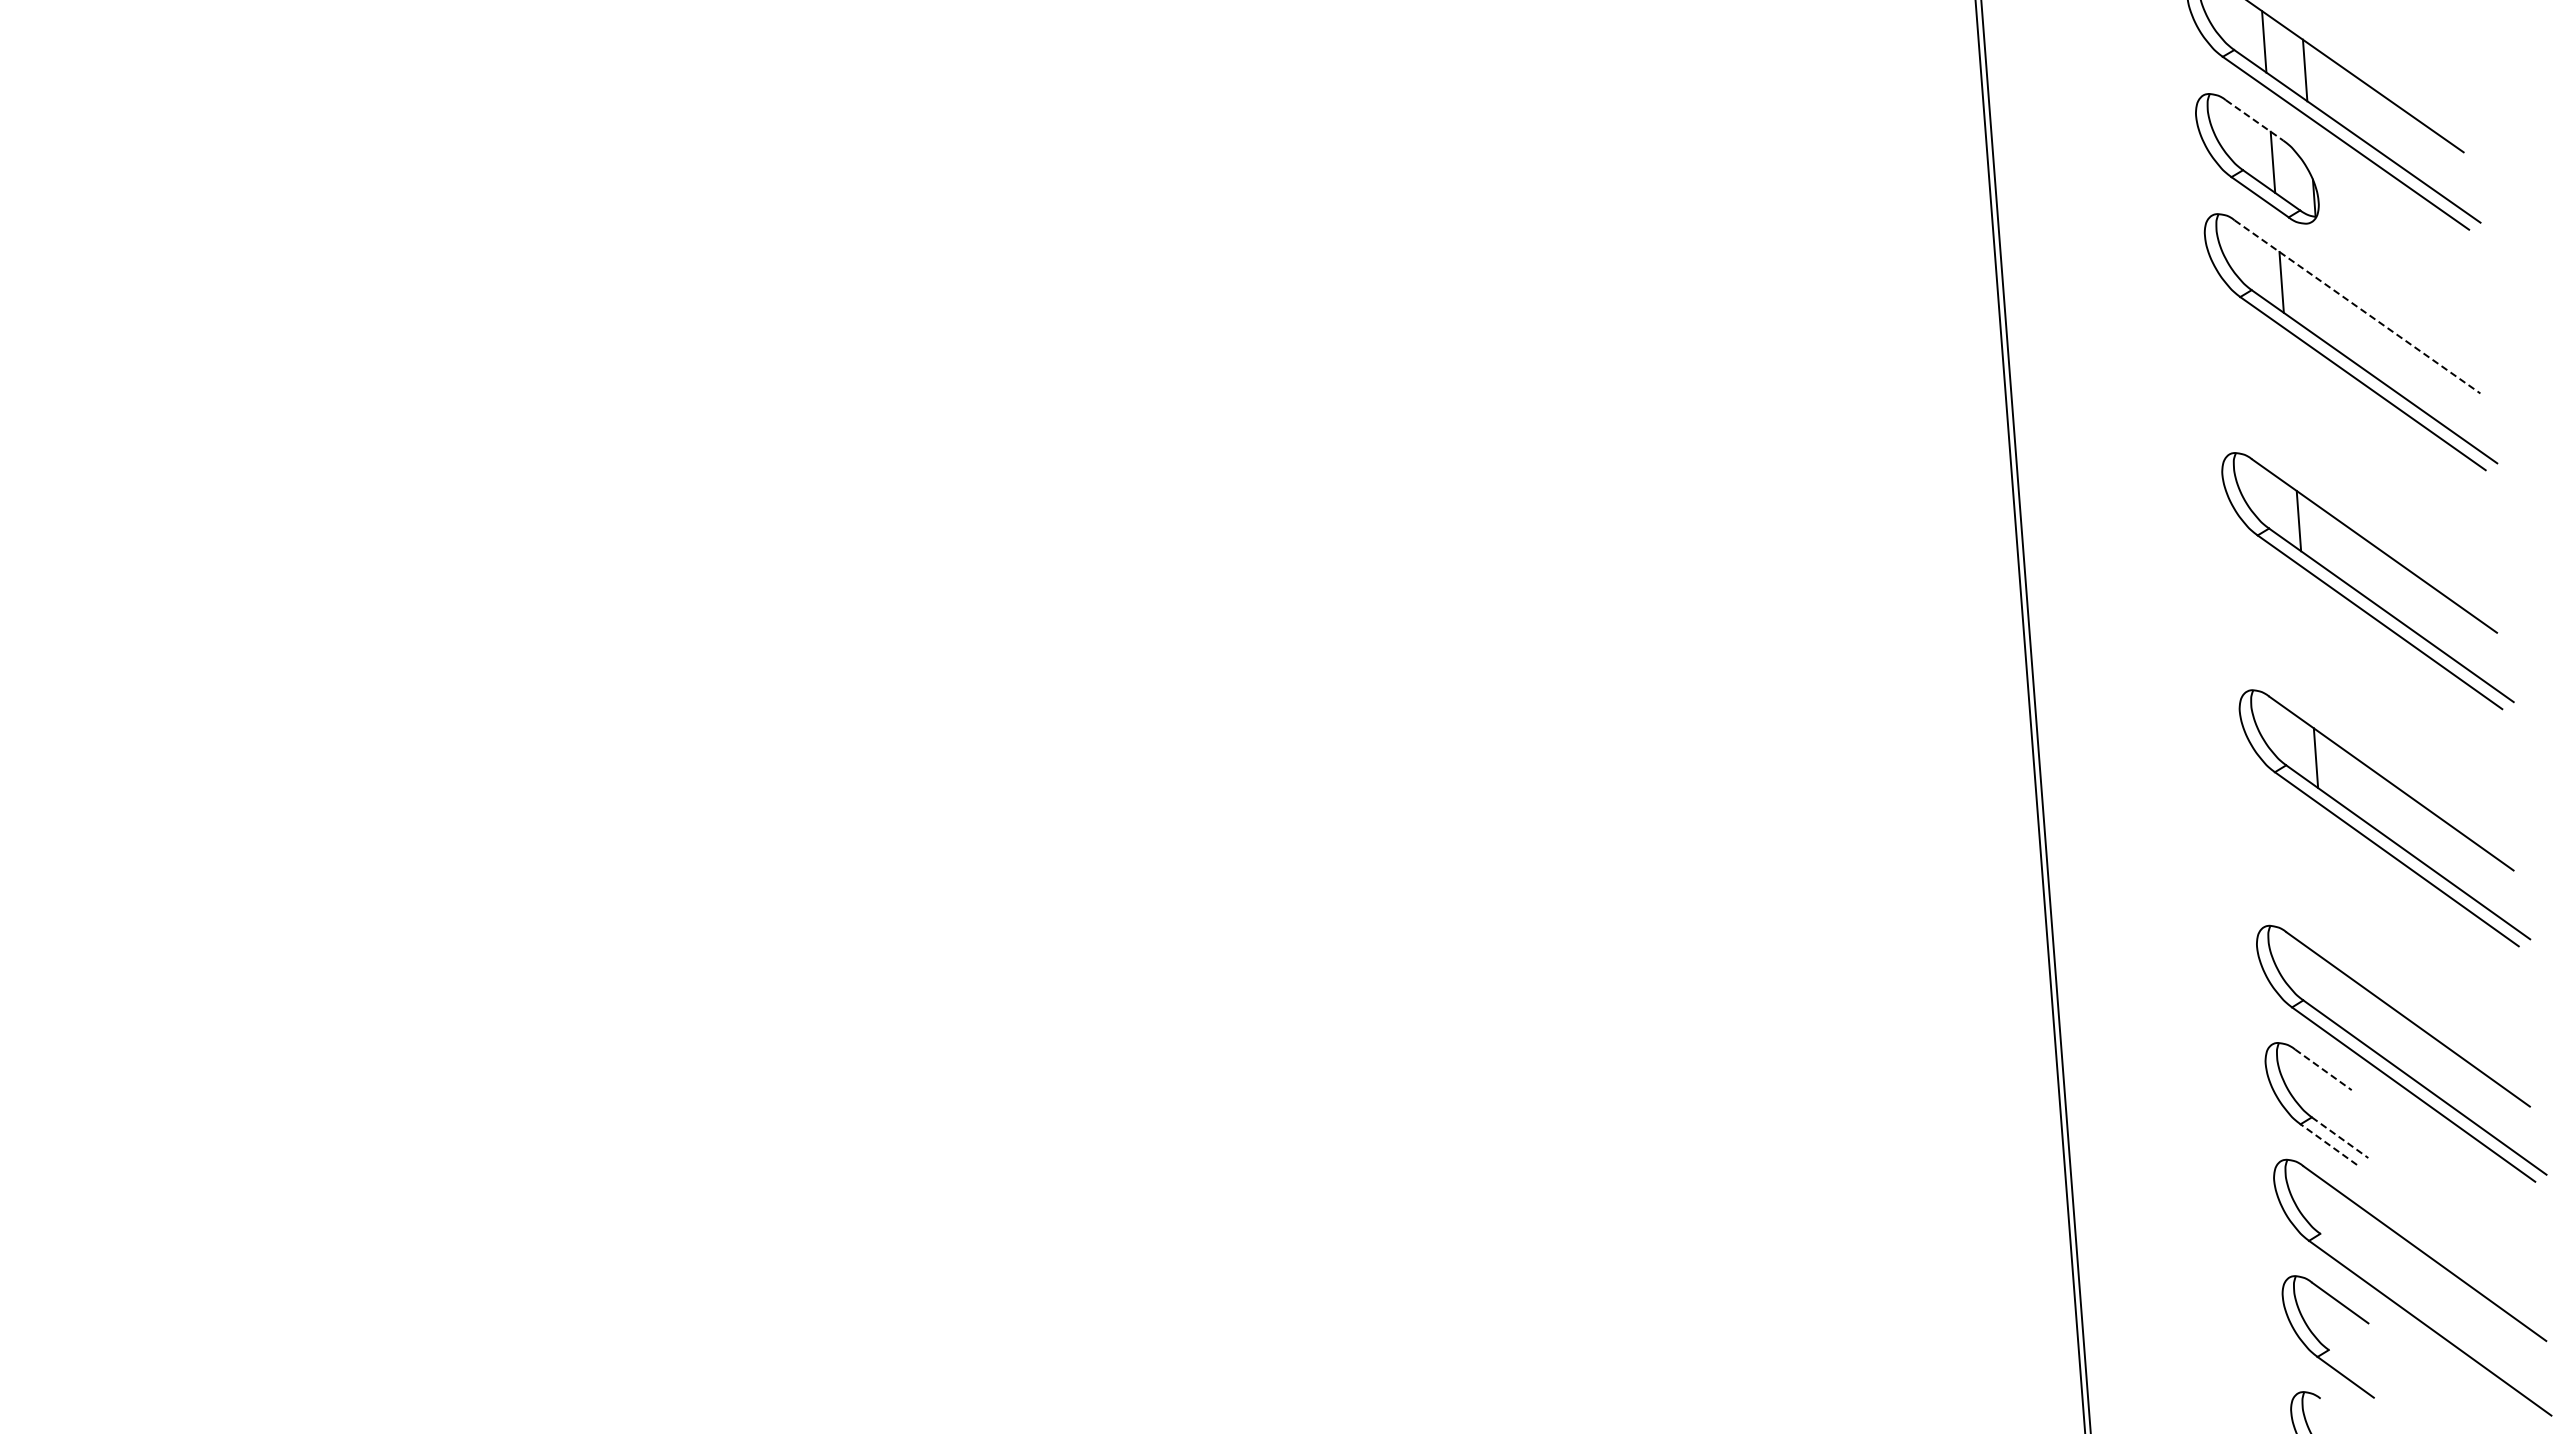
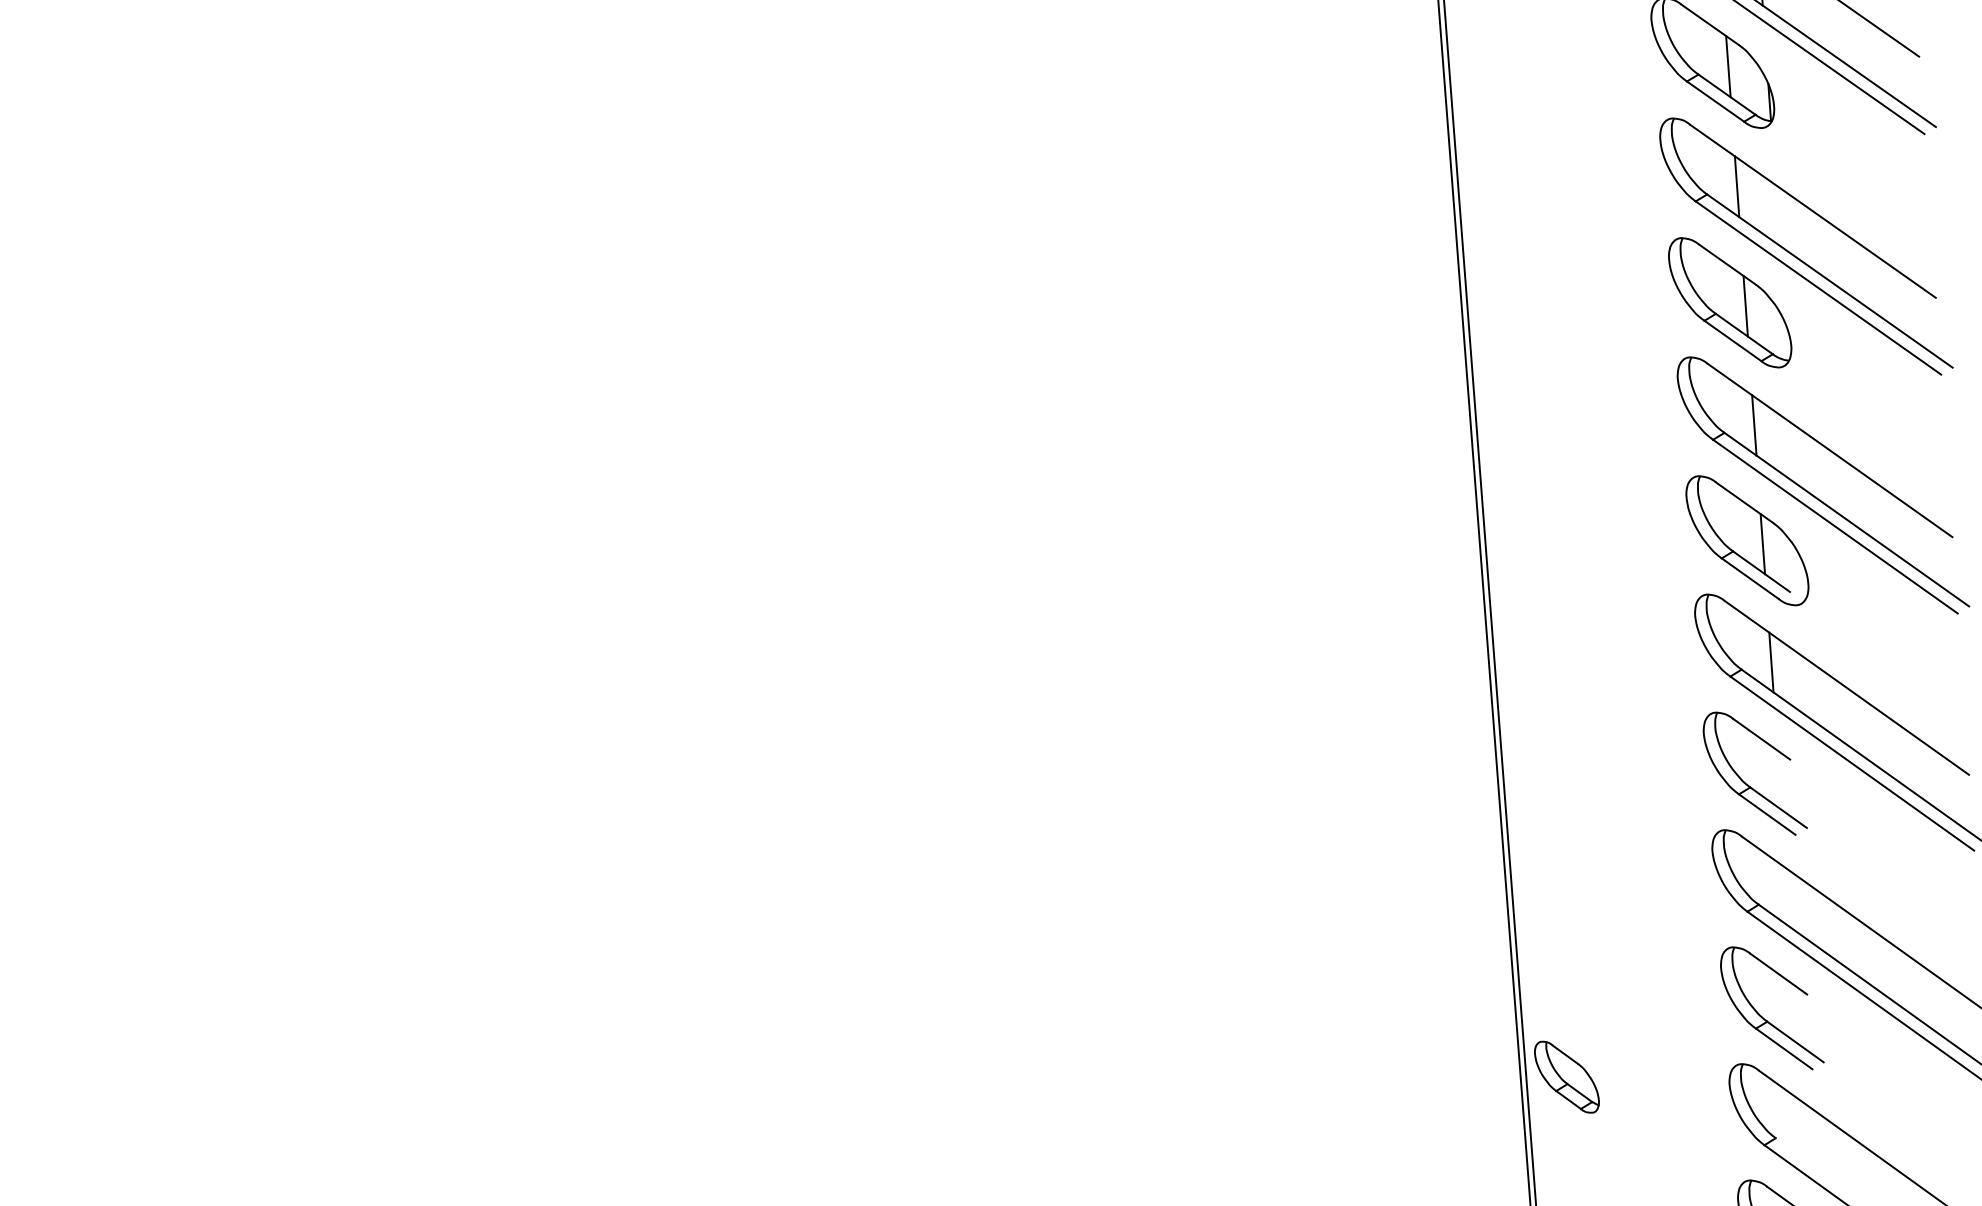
line: (2254, 120) -> (1709, 24), dashed -> solid
line: (2357, 307) -> (1812, 211), dashed -> solid
part: (2274, 397) -> (1729, 301), added
part: (2291, 636) -> (1746, 540), added
part: (2293, 880) -> (1748, 784), added
line: (2323, 1069) -> (1778, 973), dashed -> solid
line: (2340, 1137) -> (1795, 1041), dashed -> solid
line: (2328, 1144) -> (1783, 1048), dashed -> solid
part: (2111, 1172) -> (1566, 1076), added

